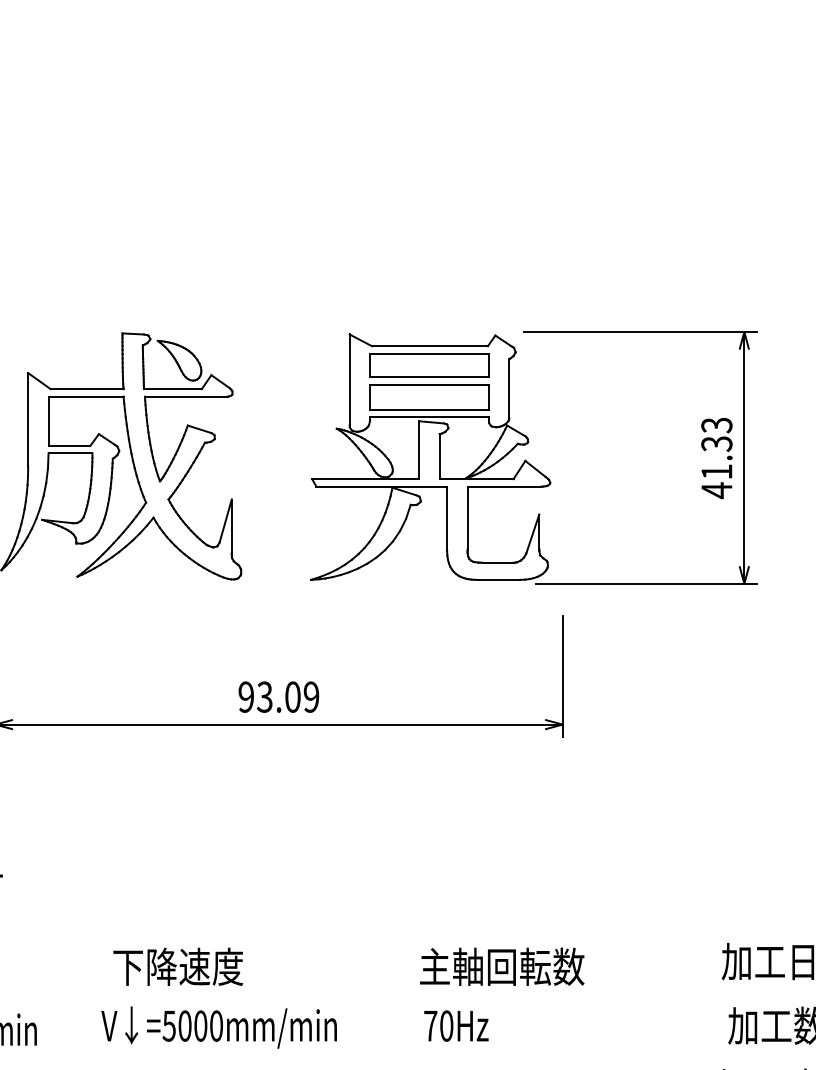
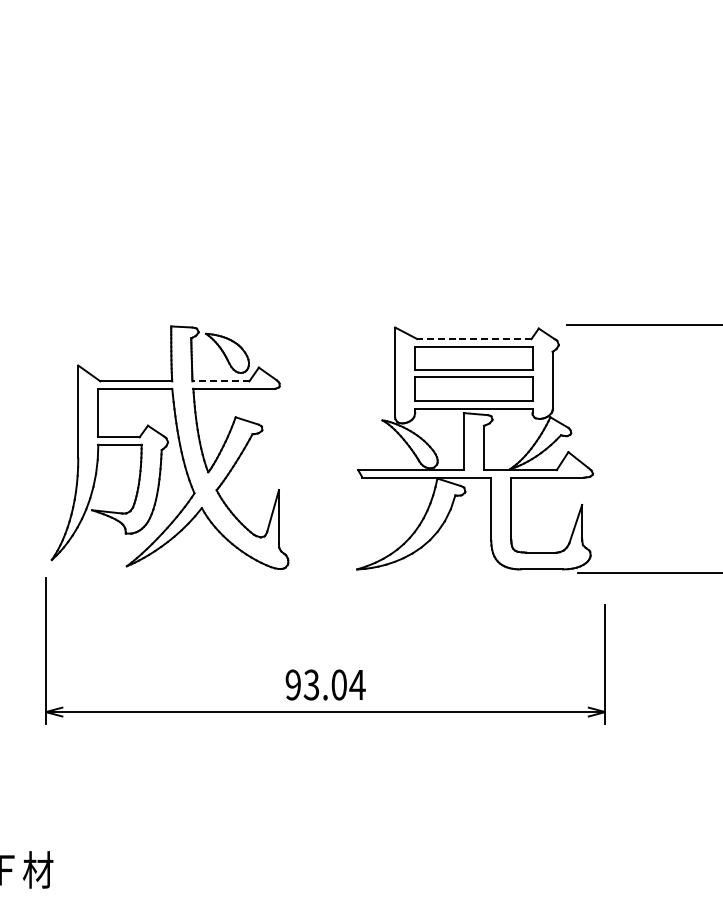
line: (430, 346) -> (474, 339), solid -> dashed
line: (172, 389) -> (220, 381), solid -> dashed
text: (311, 696) -> (357, 684), 93.09 -> 93.04

